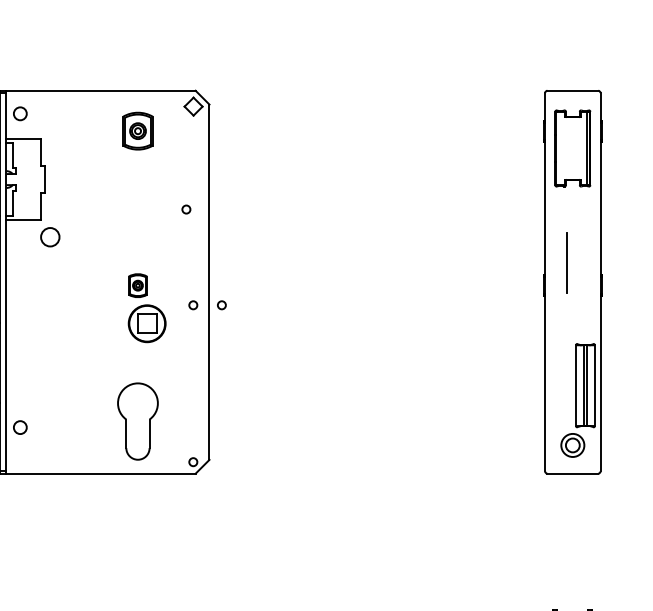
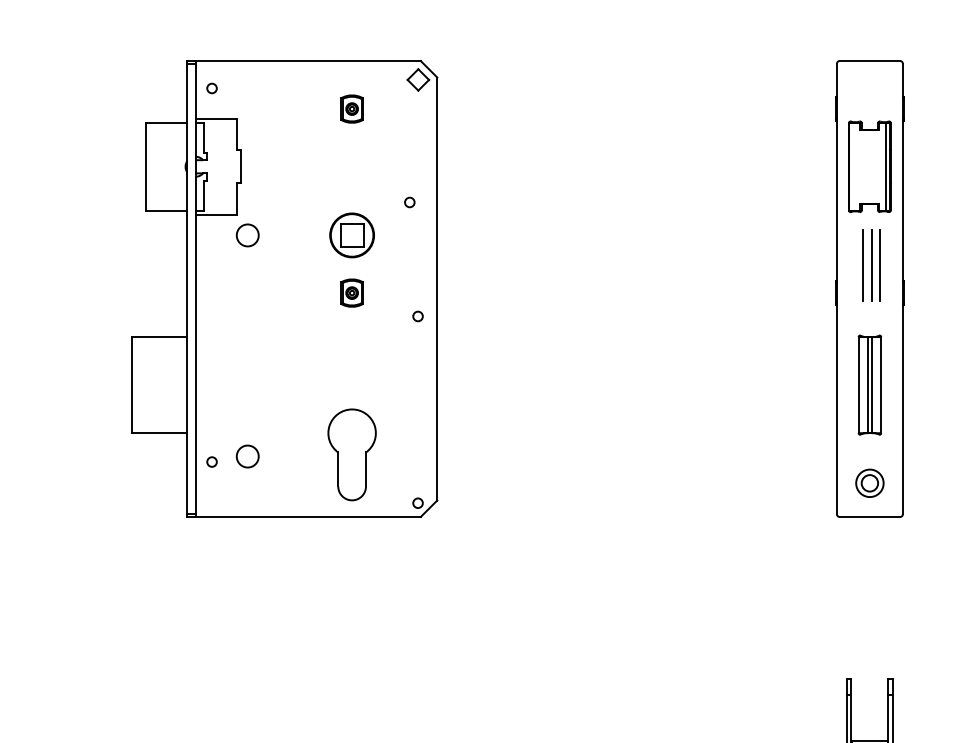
circle: (19, 113) -> (211, 88), size x0.62
part: (137, 130) -> (351, 108), size x0.62
part: (572, 148) -> (869, 166), moved
line: (574, 262) -> (871, 265), added
line: (580, 262) -> (879, 265), added
circle: (221, 305) -> (451, 316), removed
part: (146, 323) -> (351, 235), moved
part: (585, 385) -> (869, 384), moved
circle: (50, 422) -> (247, 456), added
circle: (19, 427) -> (211, 461), size x0.62

